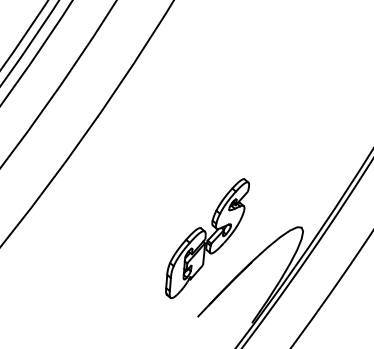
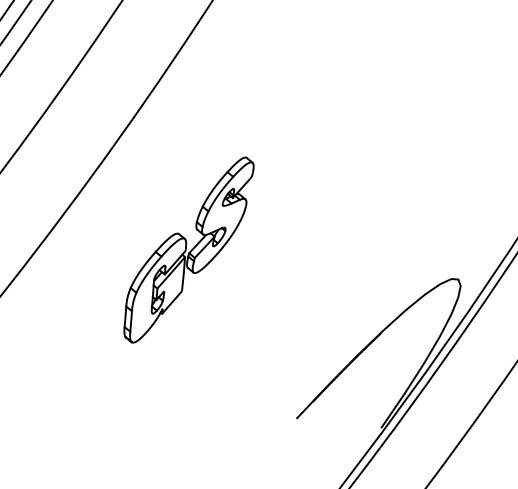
part: (207, 238) -> (188, 249), moved

